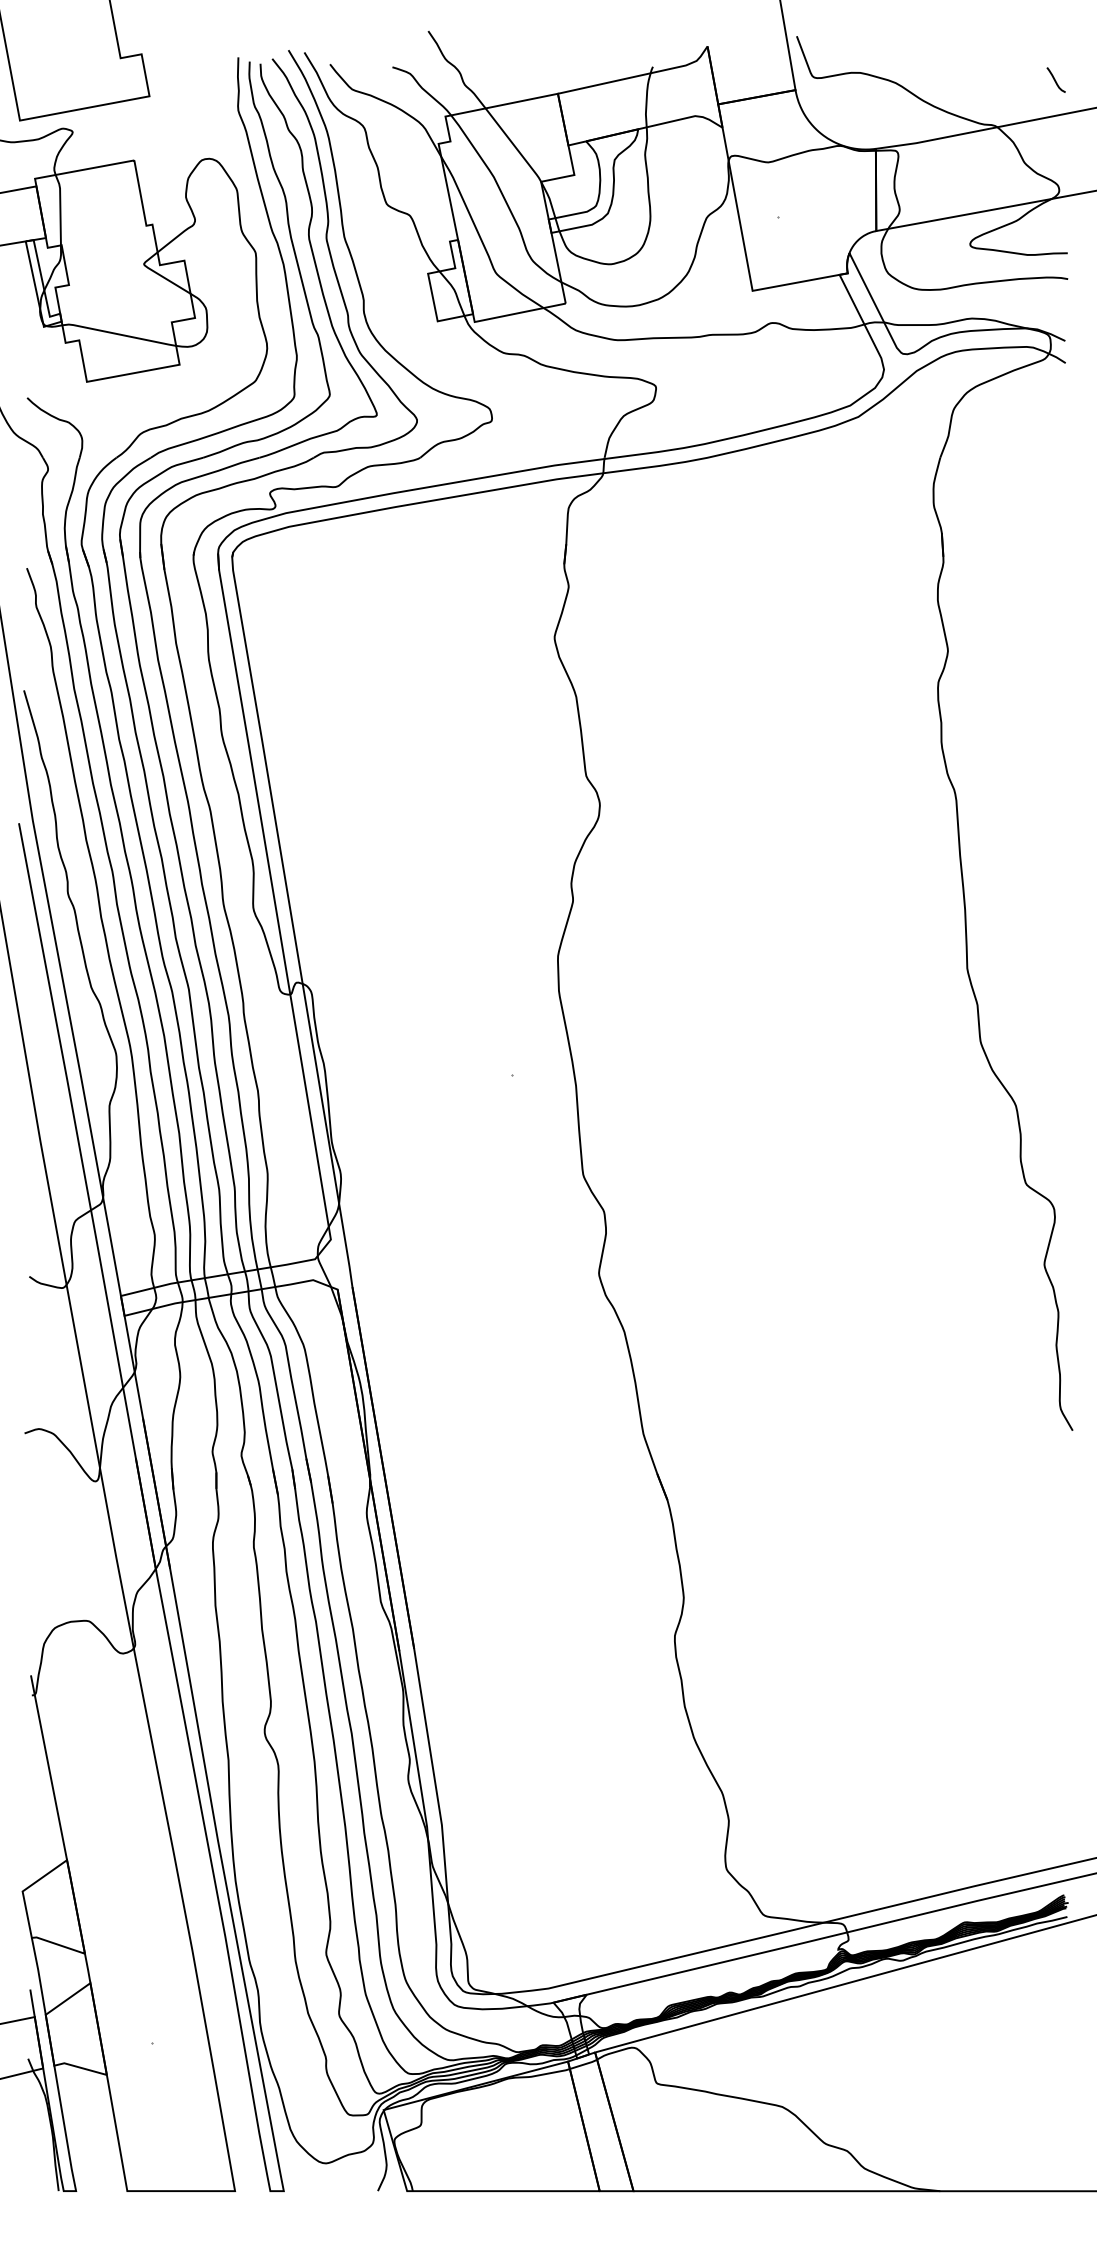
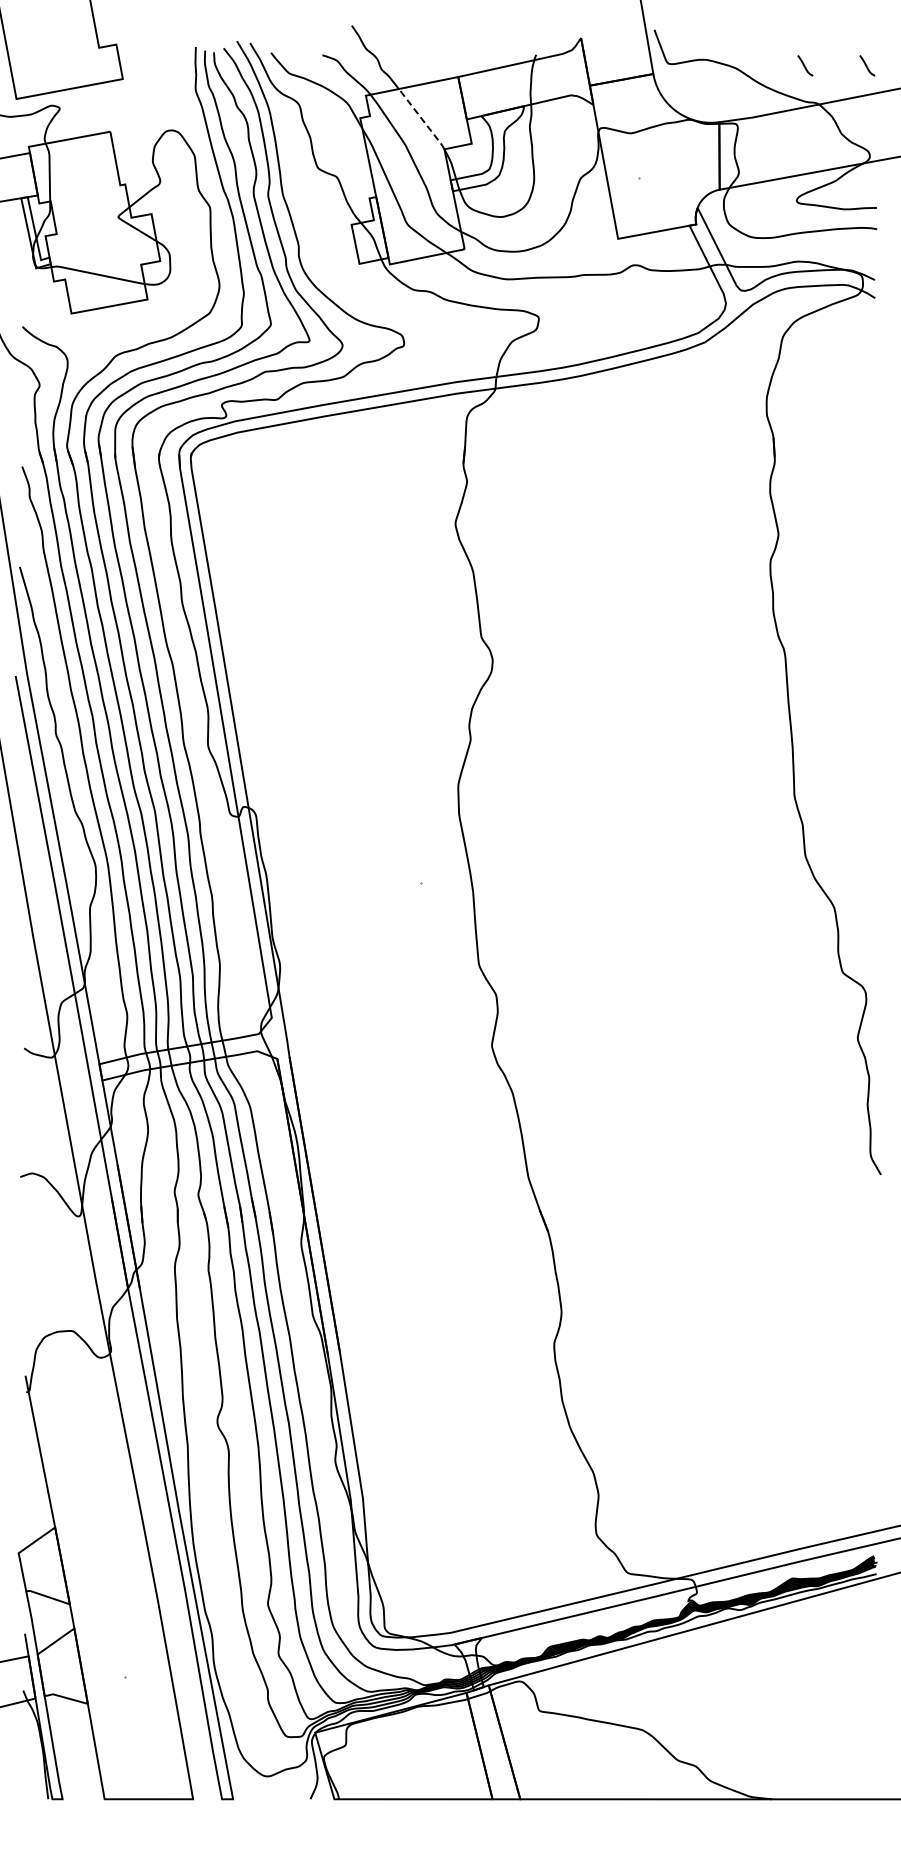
curve: (980, 79) -> (805, 65), added
line: (514, 145) -> (422, 119), solid -> dashed

